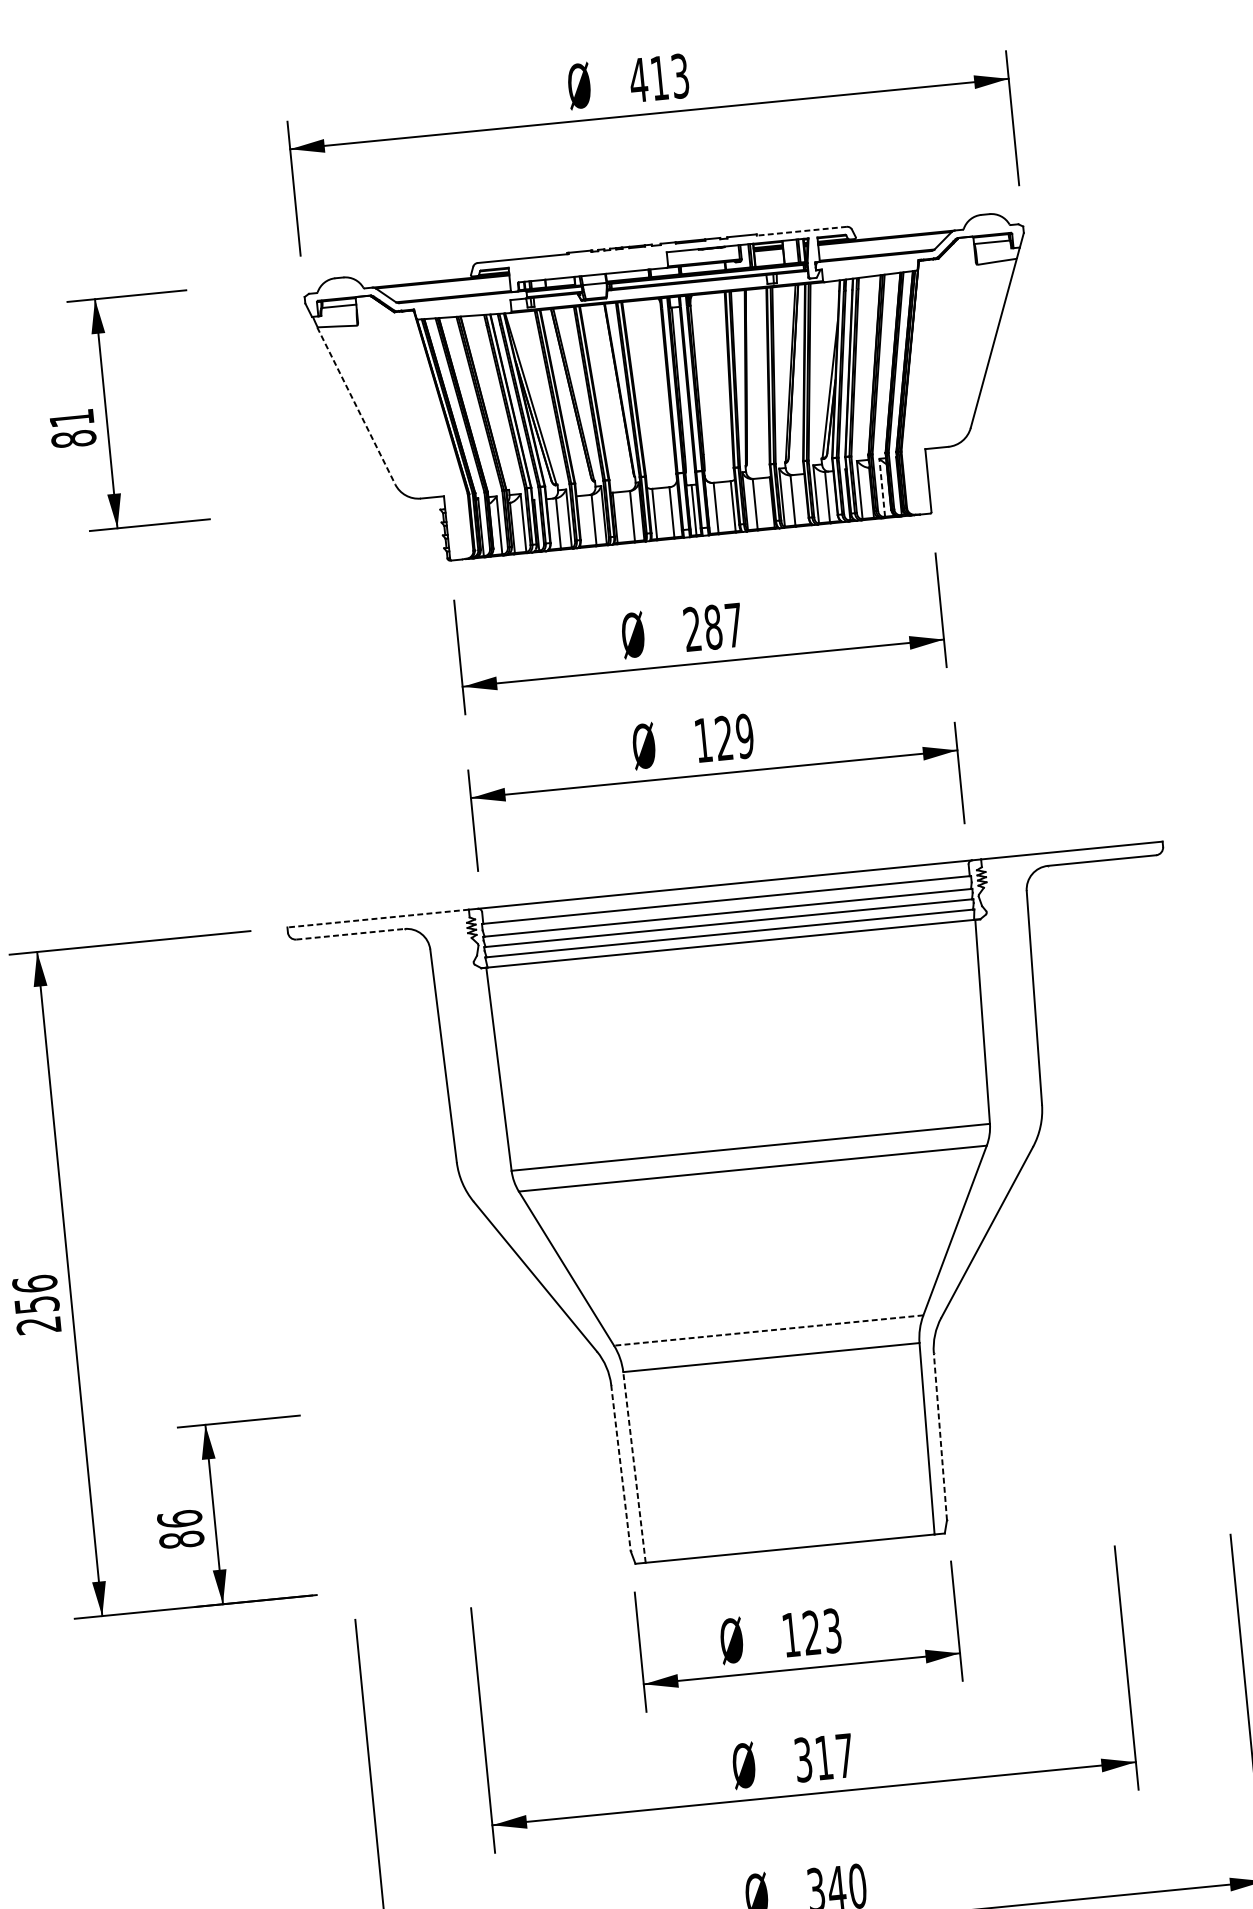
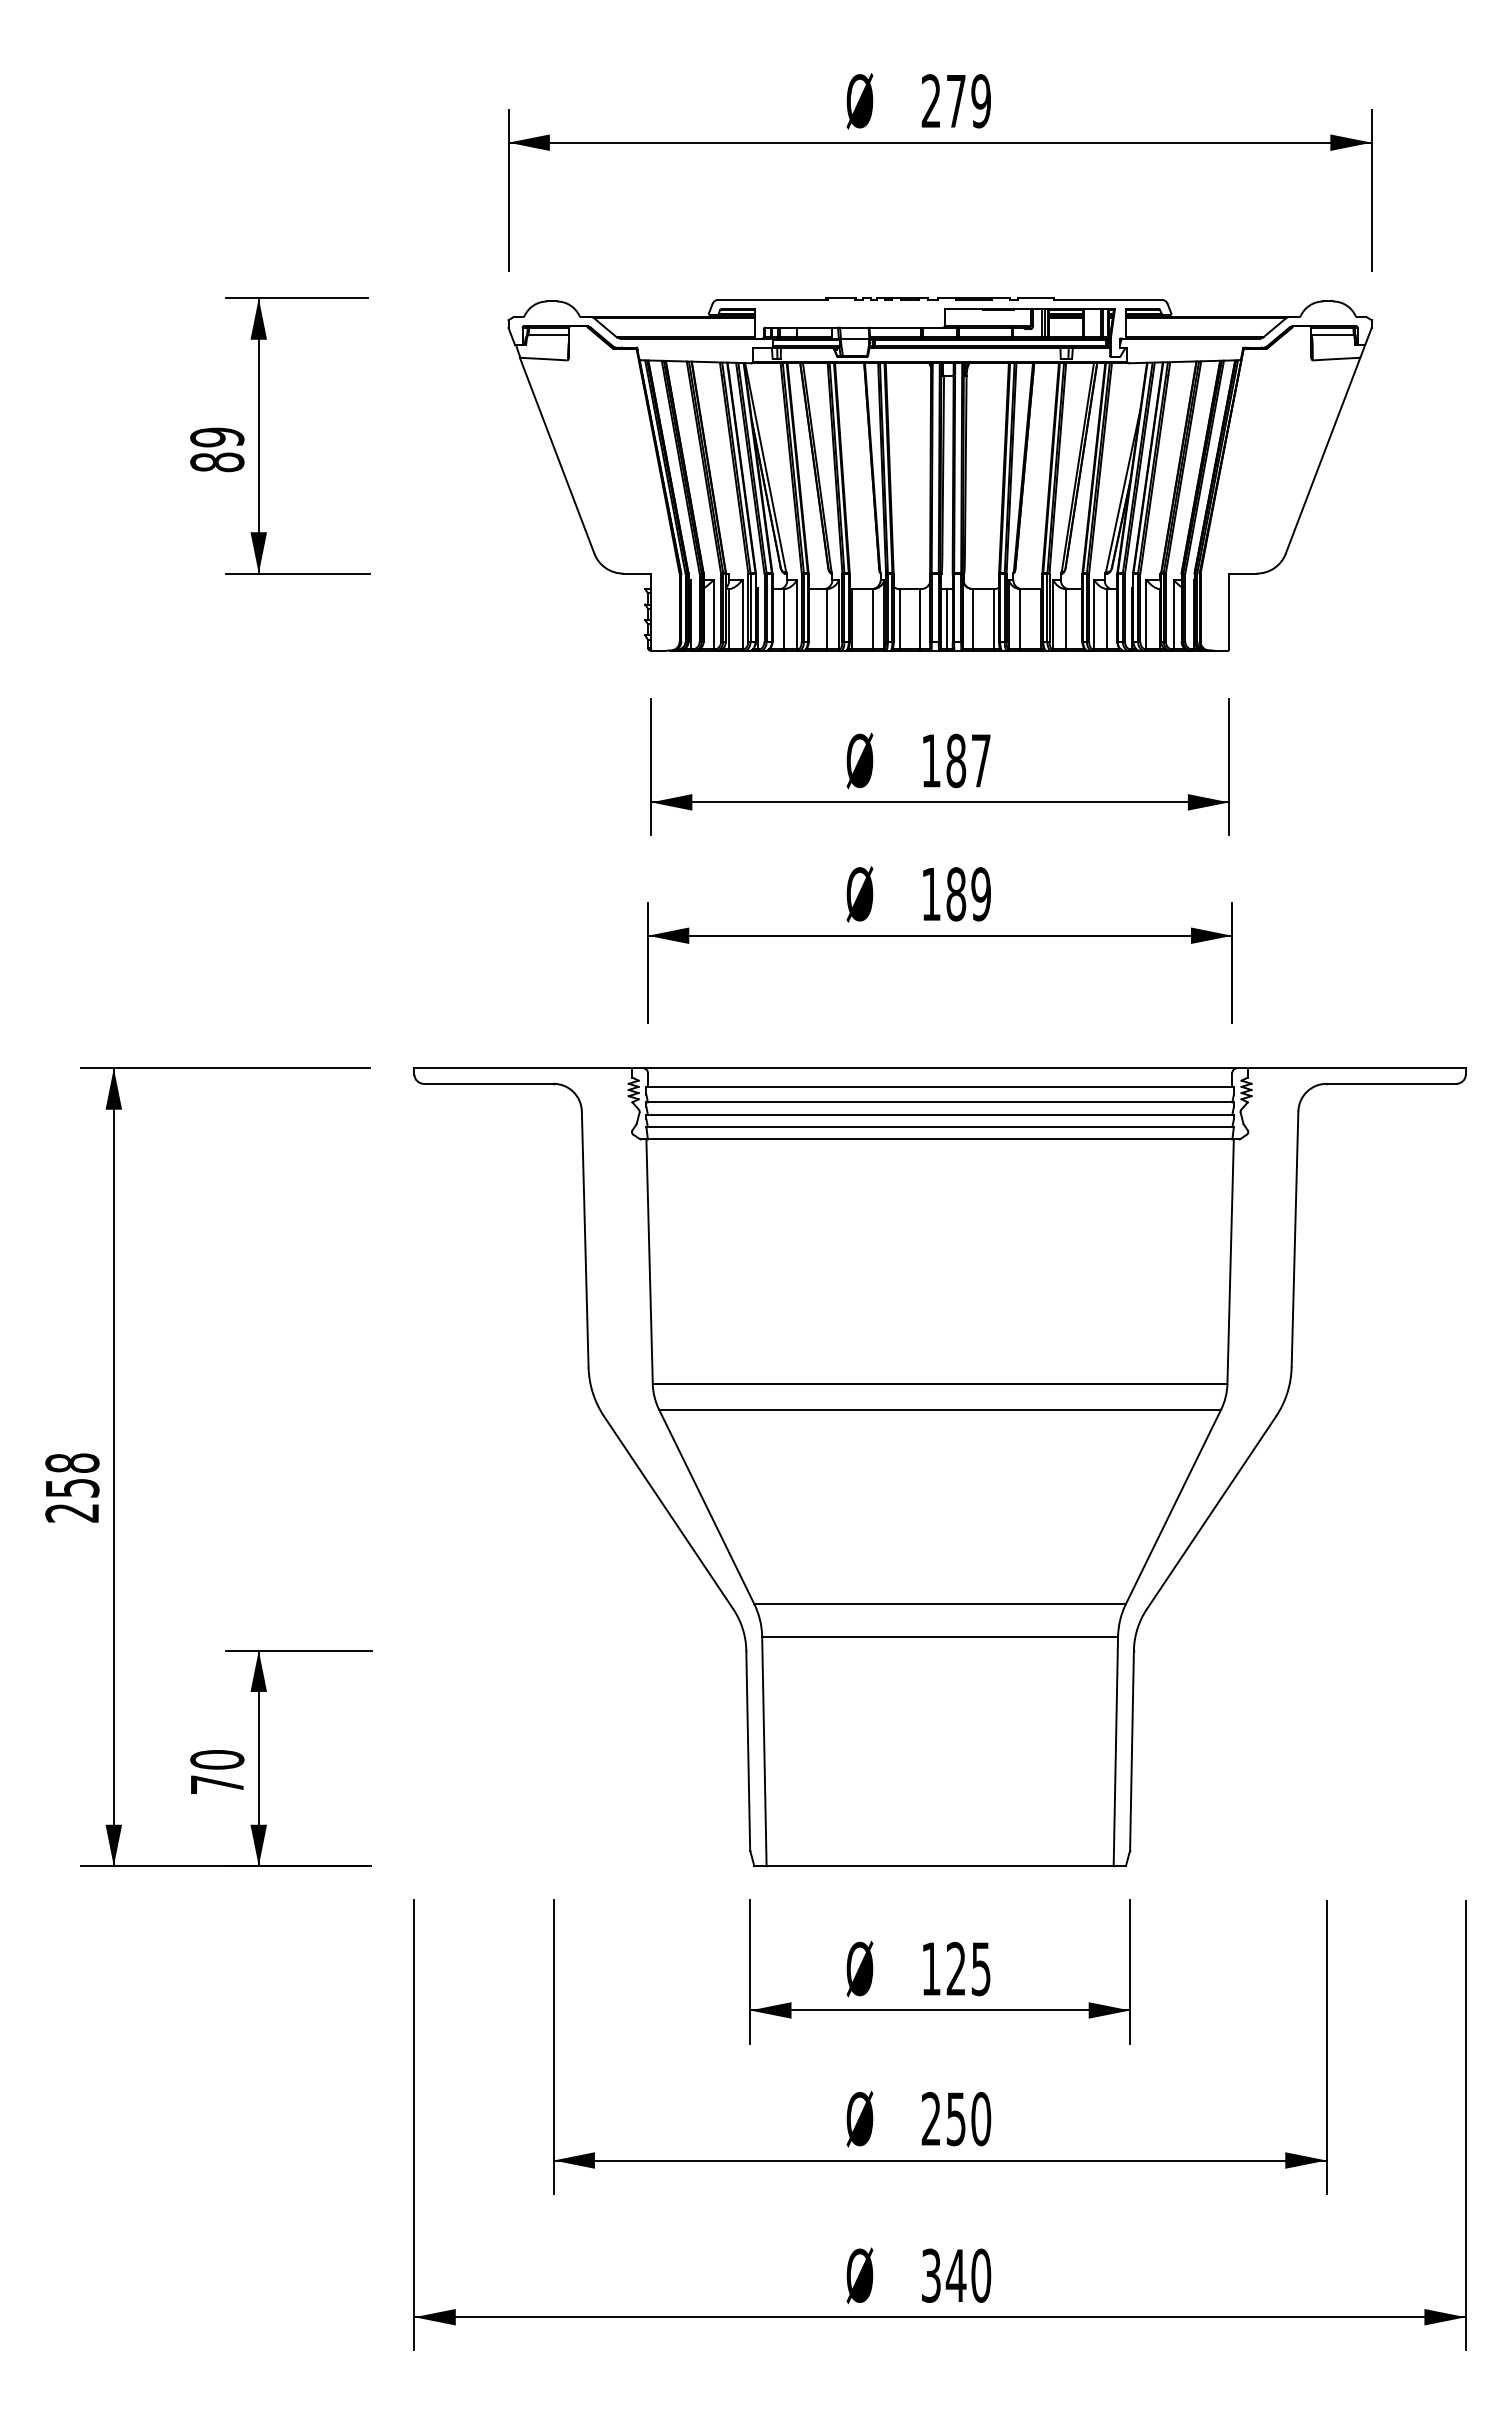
text: (658, 78) -> (955, 101), 413 -> 279
line: (801, 230) -> (1107, 299), dashed -> solid
line: (356, 405) -> (557, 455), dashed -> solid
text: (72, 418) -> (217, 437), 81 -> 89
line: (882, 487) -> (1173, 614), dashed -> solid
text: (691, 629) -> (930, 760), 287 -> 187
text: (724, 738) -> (956, 894), 129 -> 189
line: (378, 918) -> (523, 1068), dashed -> solid
line: (350, 934) -> (488, 1083), dashed -> solid
text: (34, 1283) -> (72, 1462), 256 -> 258
line: (769, 1330) -> (940, 1604), dashed -> solid
line: (940, 1436) -> (1132, 1750), dashed -> solid
line: (634, 1467) -> (764, 1751), dashed -> solid
line: (621, 1468) -> (748, 1751), dashed -> solid
text: (180, 1528) -> (217, 1771), 86 -> 70
text: (832, 1630) -> (981, 1968), 123 -> 125
text: (824, 1757) -> (956, 2118), 317 -> 250

